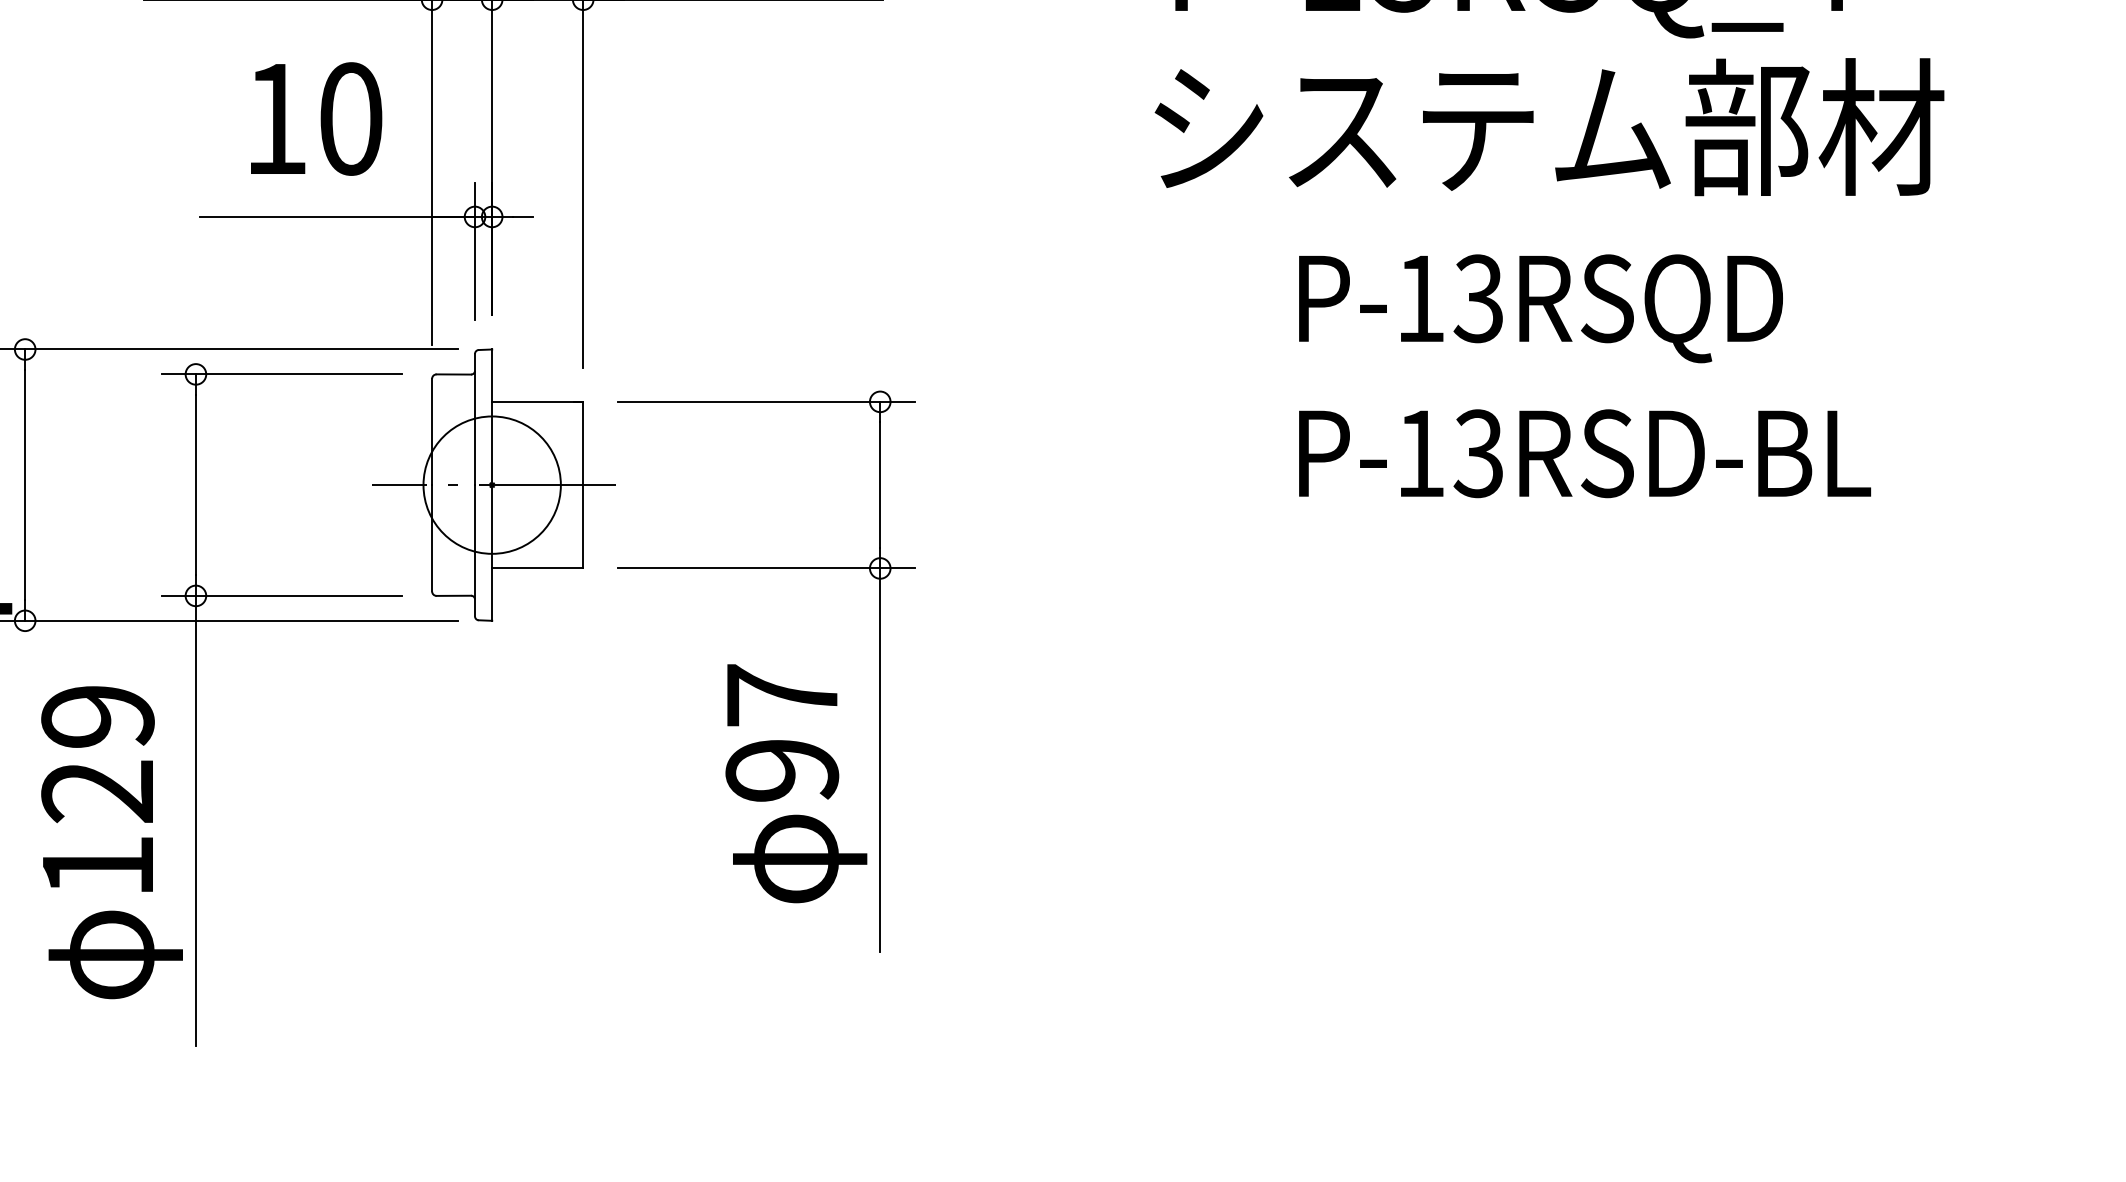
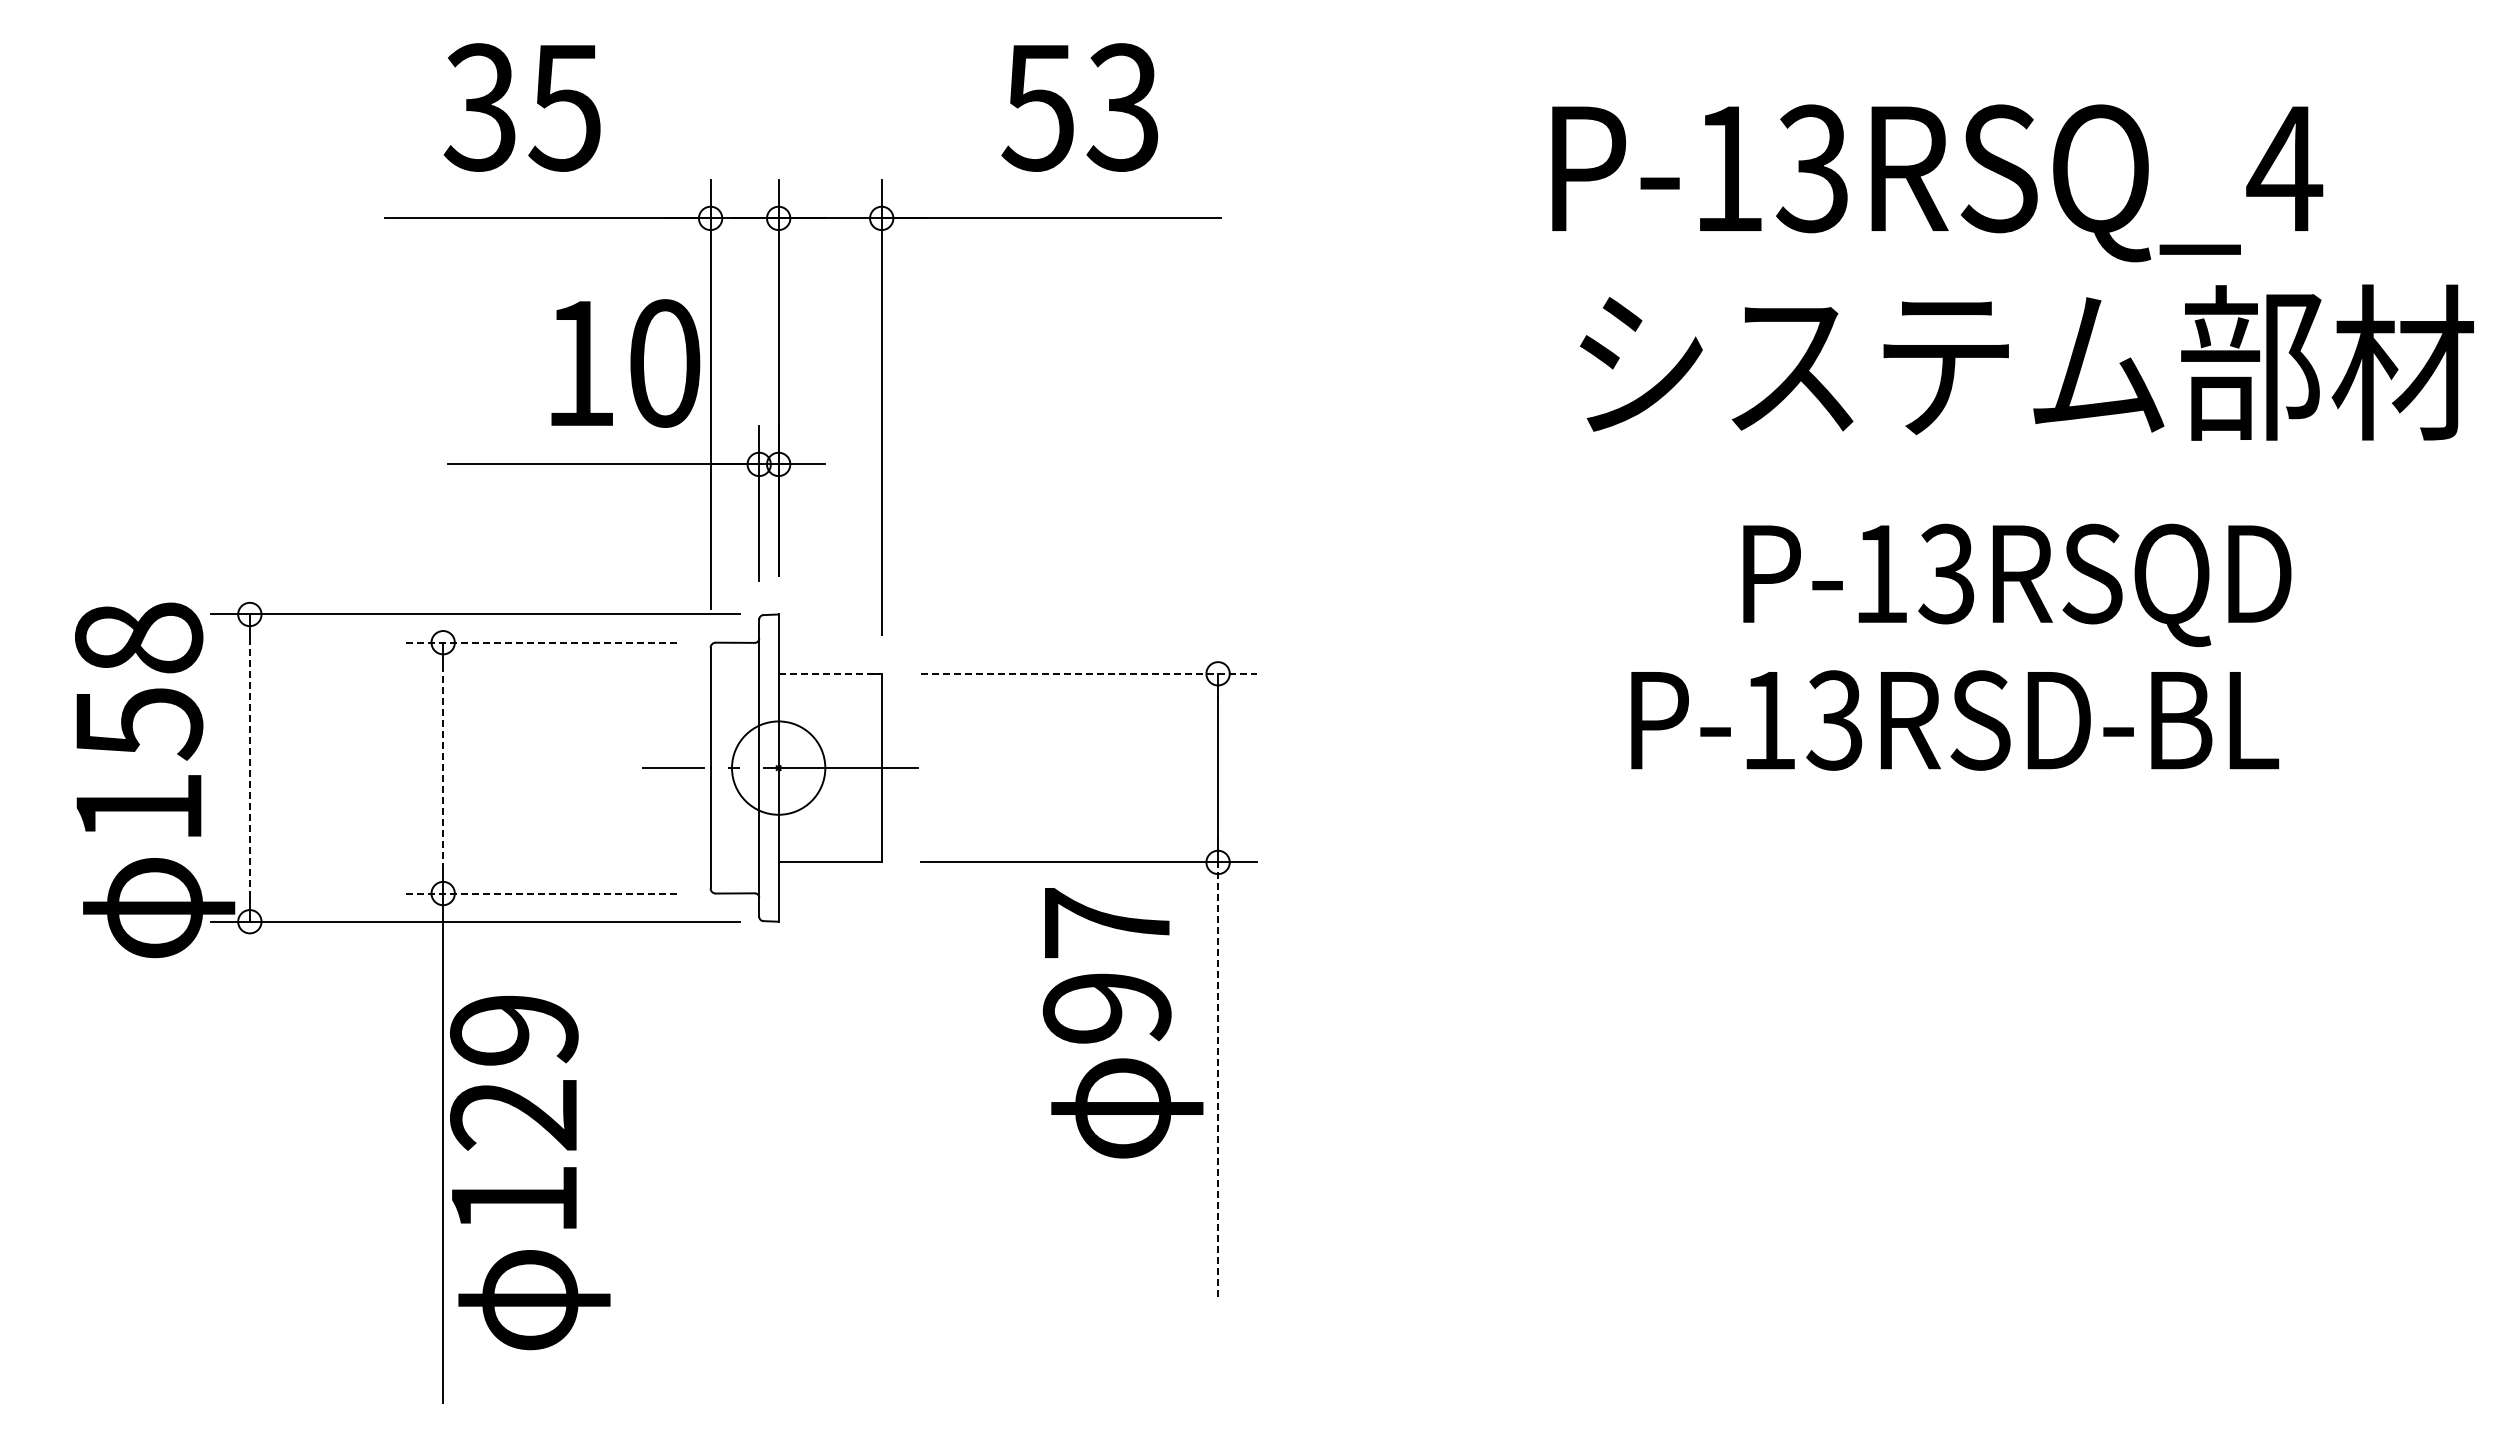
text: (316, 119) -> (625, 363), moved
text: (1549, 126) -> (2026, 362), moved
text: (1541, 308) -> (2017, 585), moved
line: (281, 374) -> (540, 642), solid -> dashed
line: (537, 401) -> (830, 673), solid -> dashed
line: (766, 401) -> (1089, 673), solid -> dashed
text: (1585, 453) -> (1955, 720), moved
line: (24, 484) -> (249, 767), solid -> dashed
line: (196, 484) -> (443, 767), solid -> dashed
circle: (492, 484) -> (778, 767), size x0.6
line: (281, 595) -> (540, 893), solid -> dashed
line: (880, 760) -> (1218, 1079), solid -> dashed
text: (795, 783) -> (1122, 1023), moved
text: (112, 842) -> (530, 1172), moved

